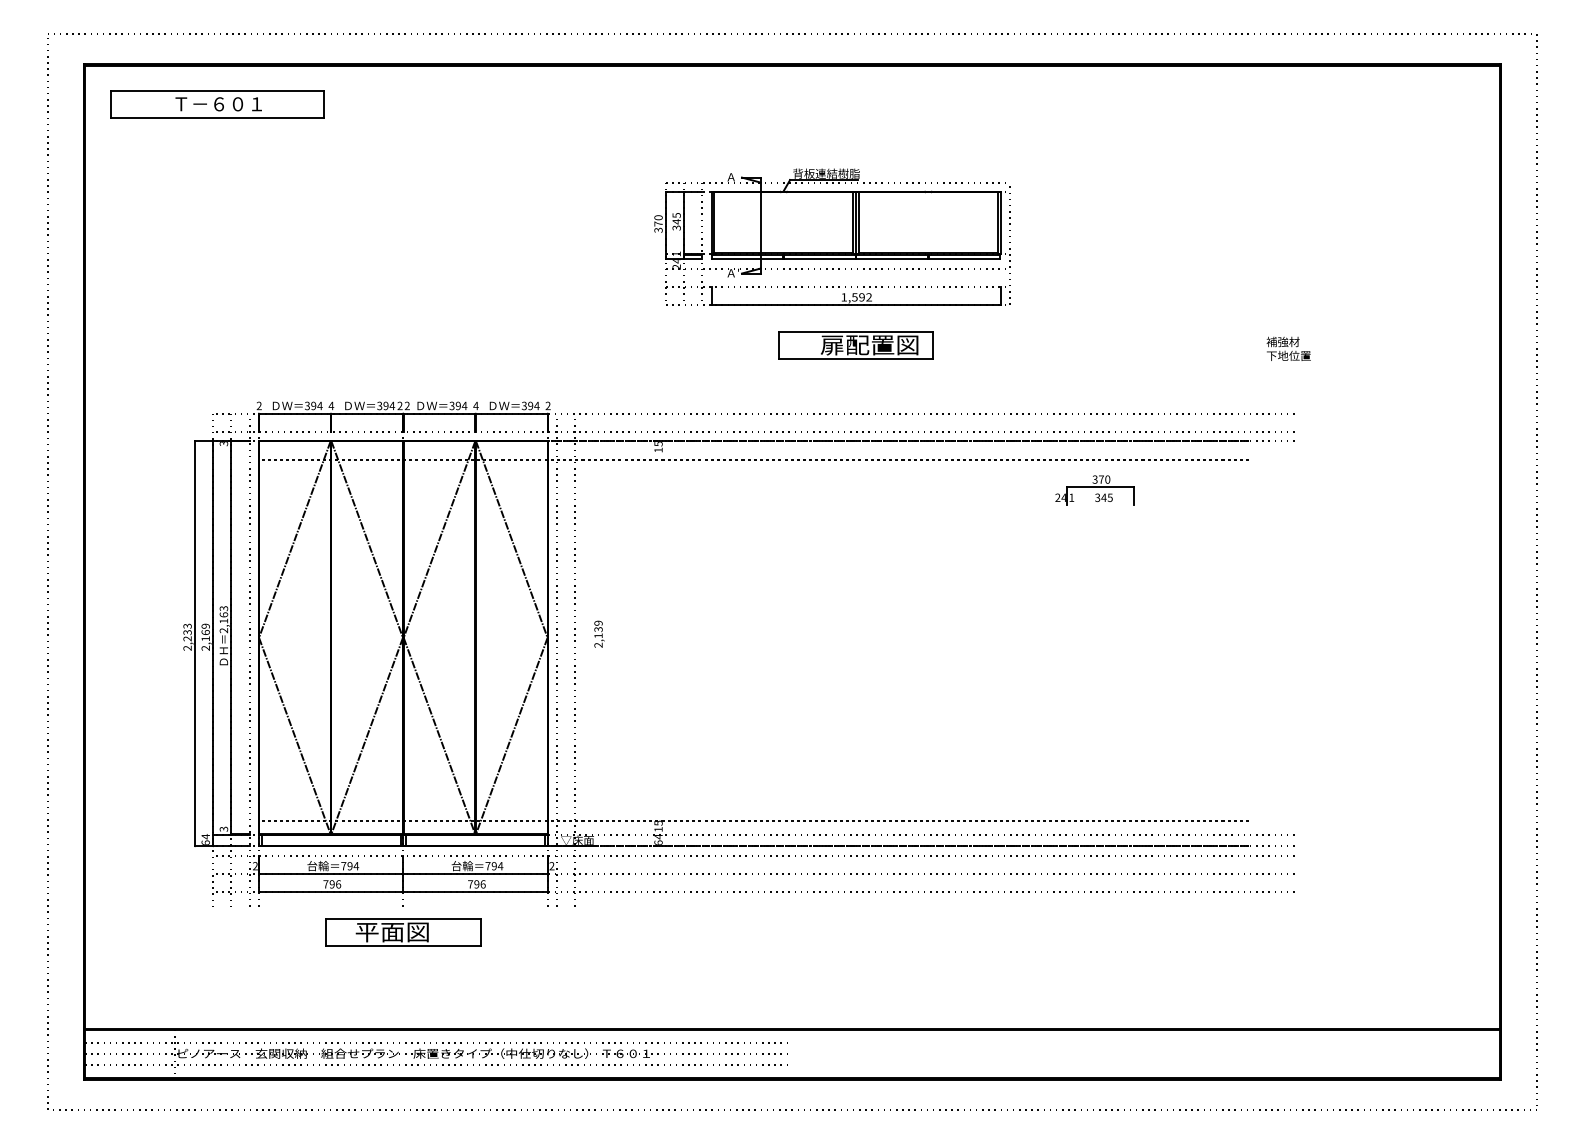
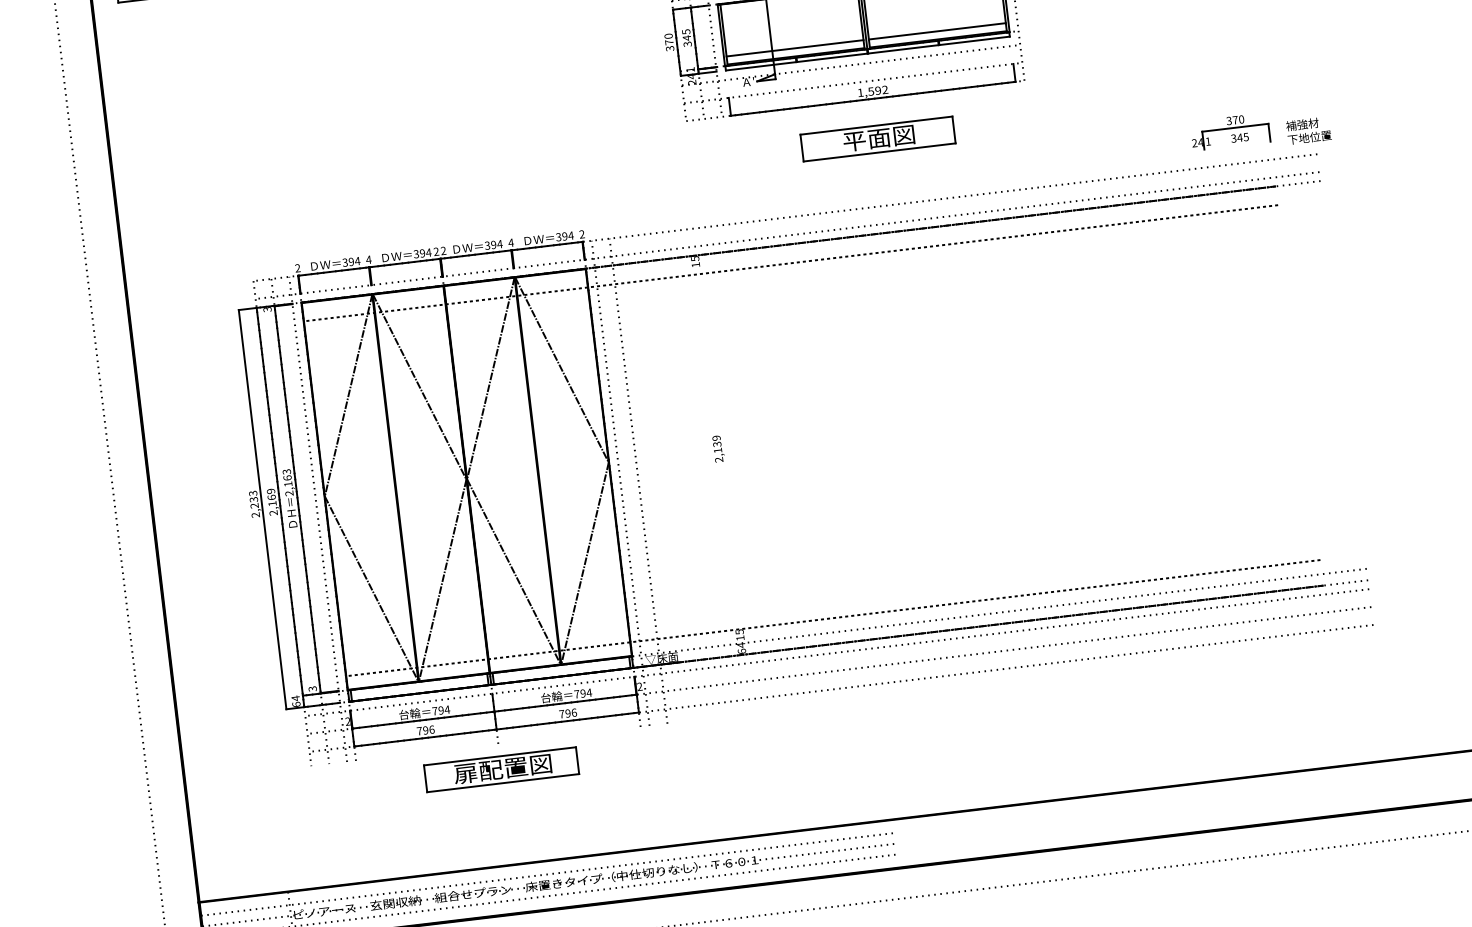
line: (783, 244) -> (794, 47), added
line: (928, 244) -> (937, 30), added
text: (869, 345) -> (891, 137), 扉配置図 -> 平面図
text: (1288, 348) -> (1308, 130), moved
part: (1094, 490) -> (1229, 131), moved
text: (599, 633) -> (718, 448), moved
text: (404, 932) -> (502, 769), 平面図 -> 扉配置図

